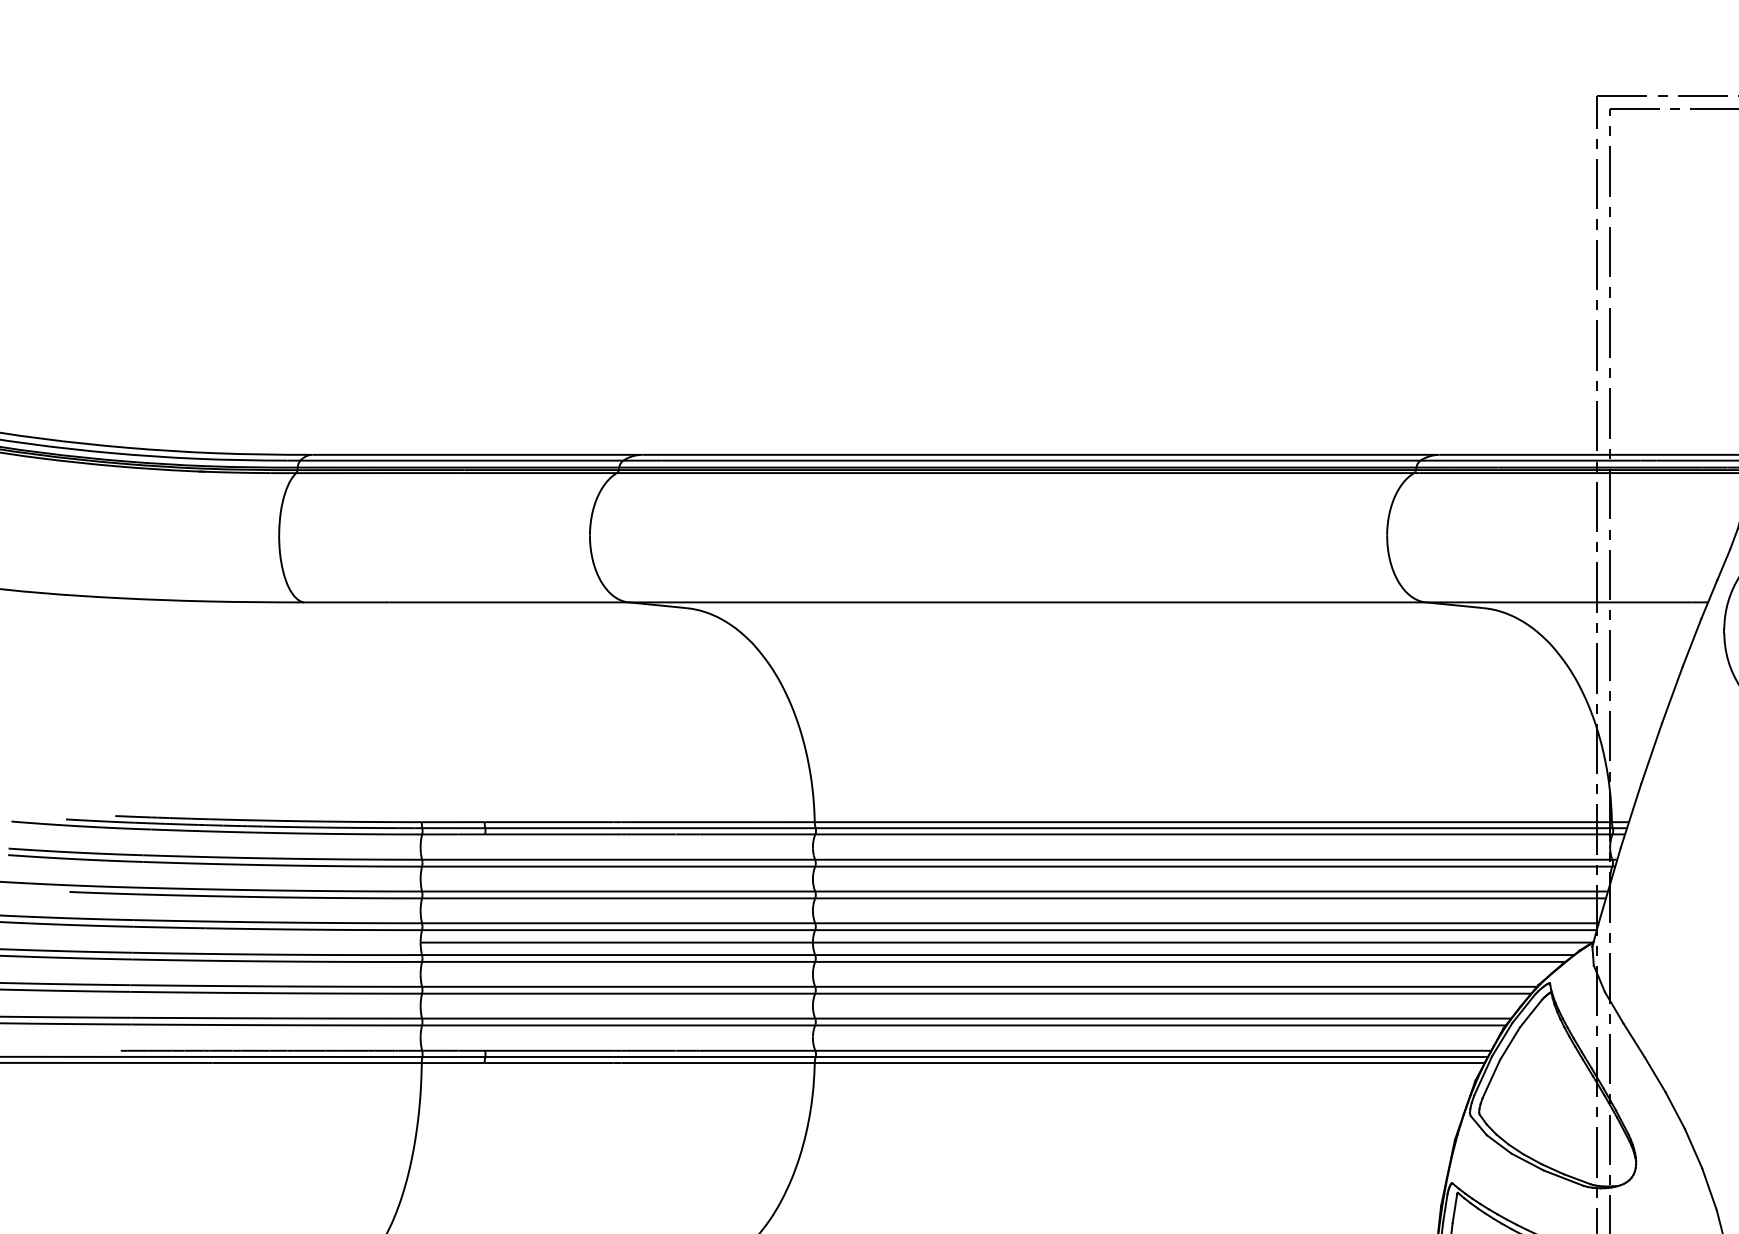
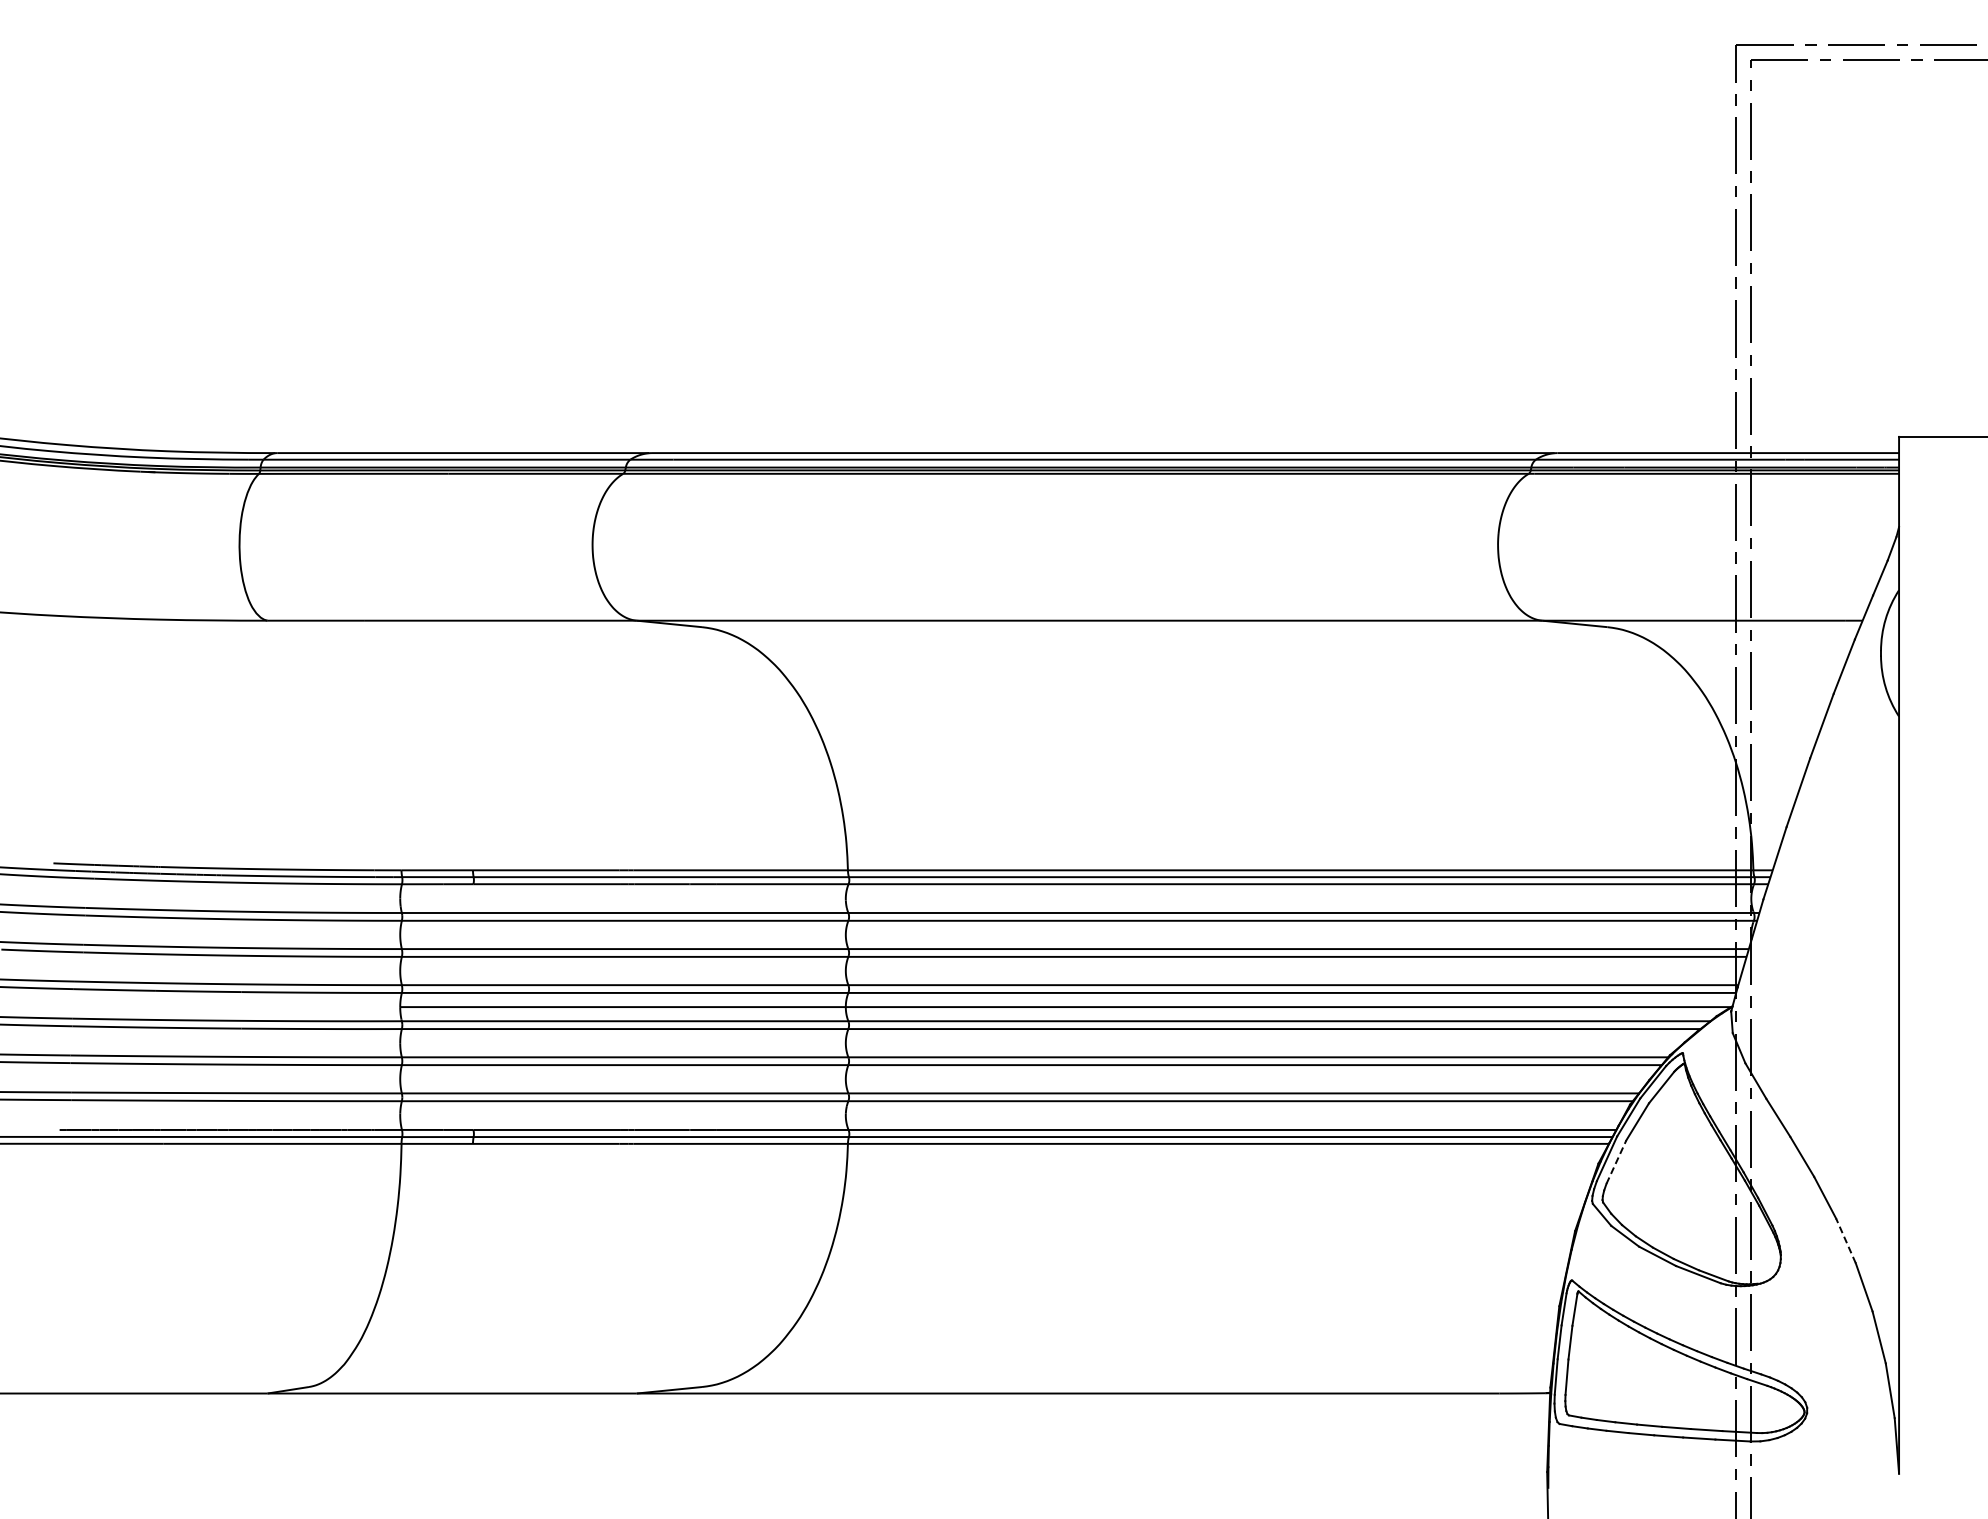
line: (1491, 1079) -> (1616, 1162), solid -> dashed
line: (1693, 1148) -> (1845, 1240), solid -> dashed

